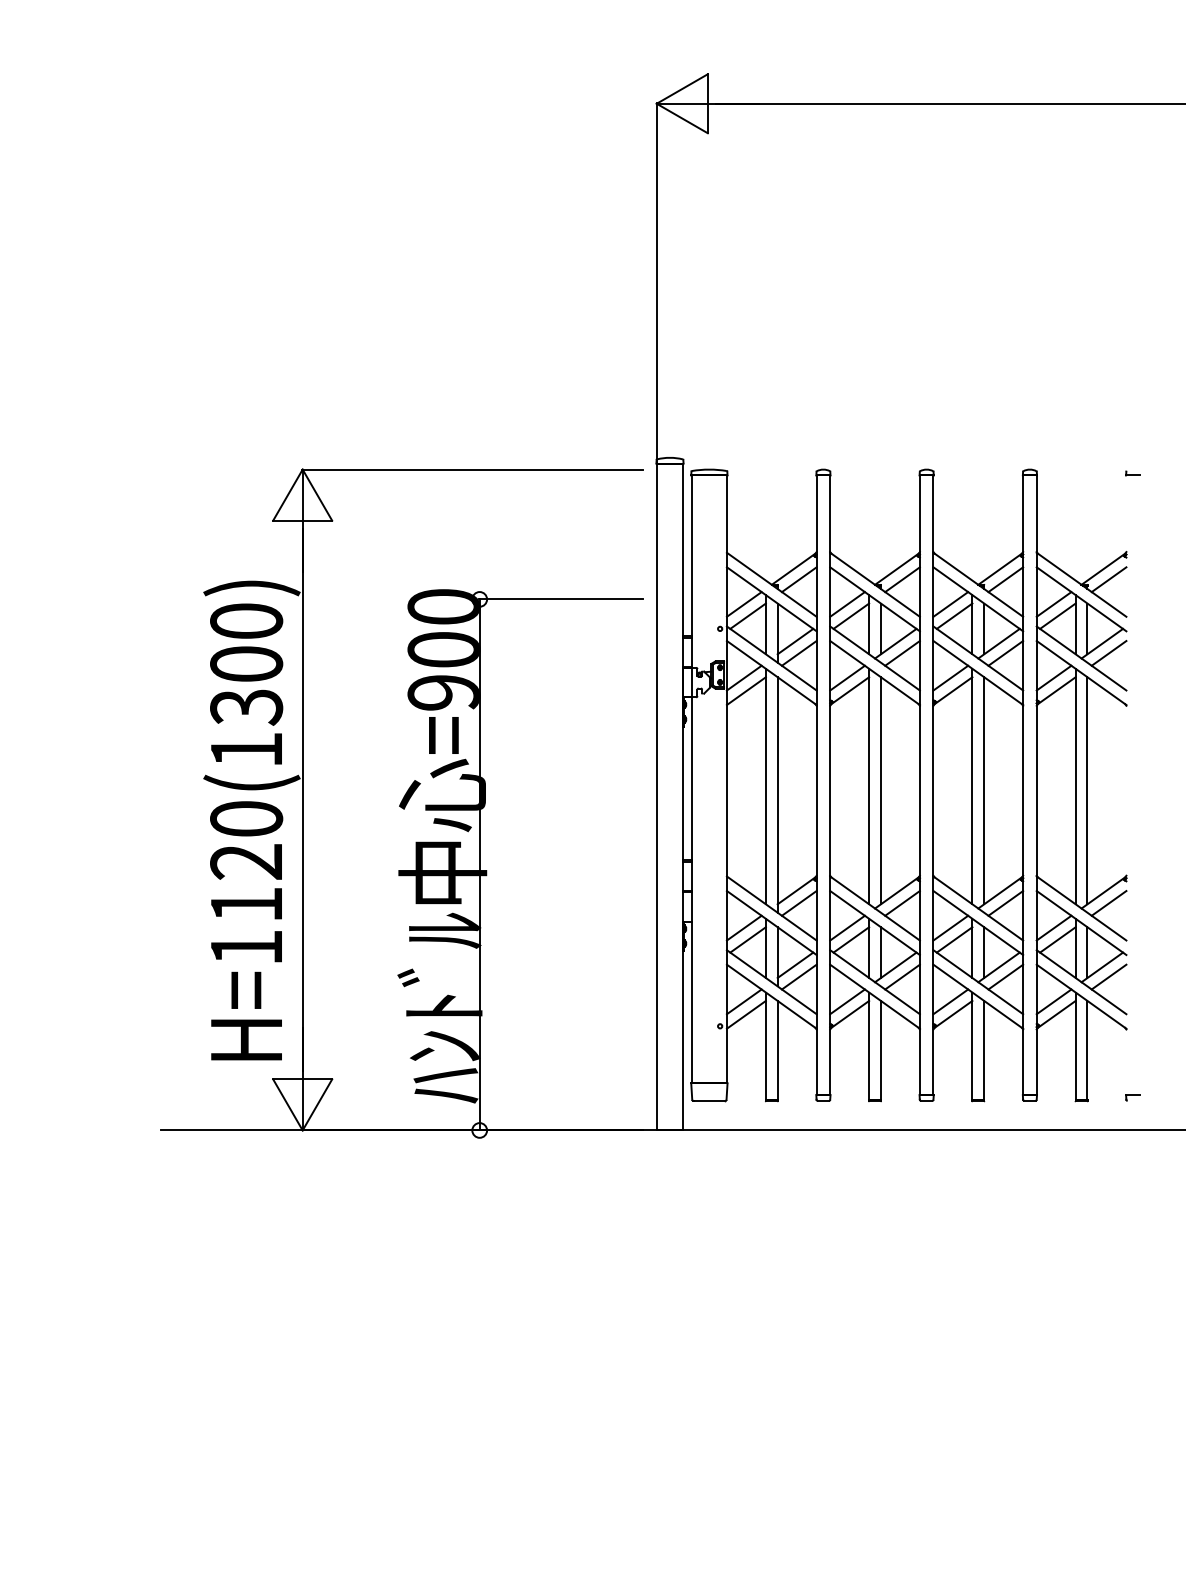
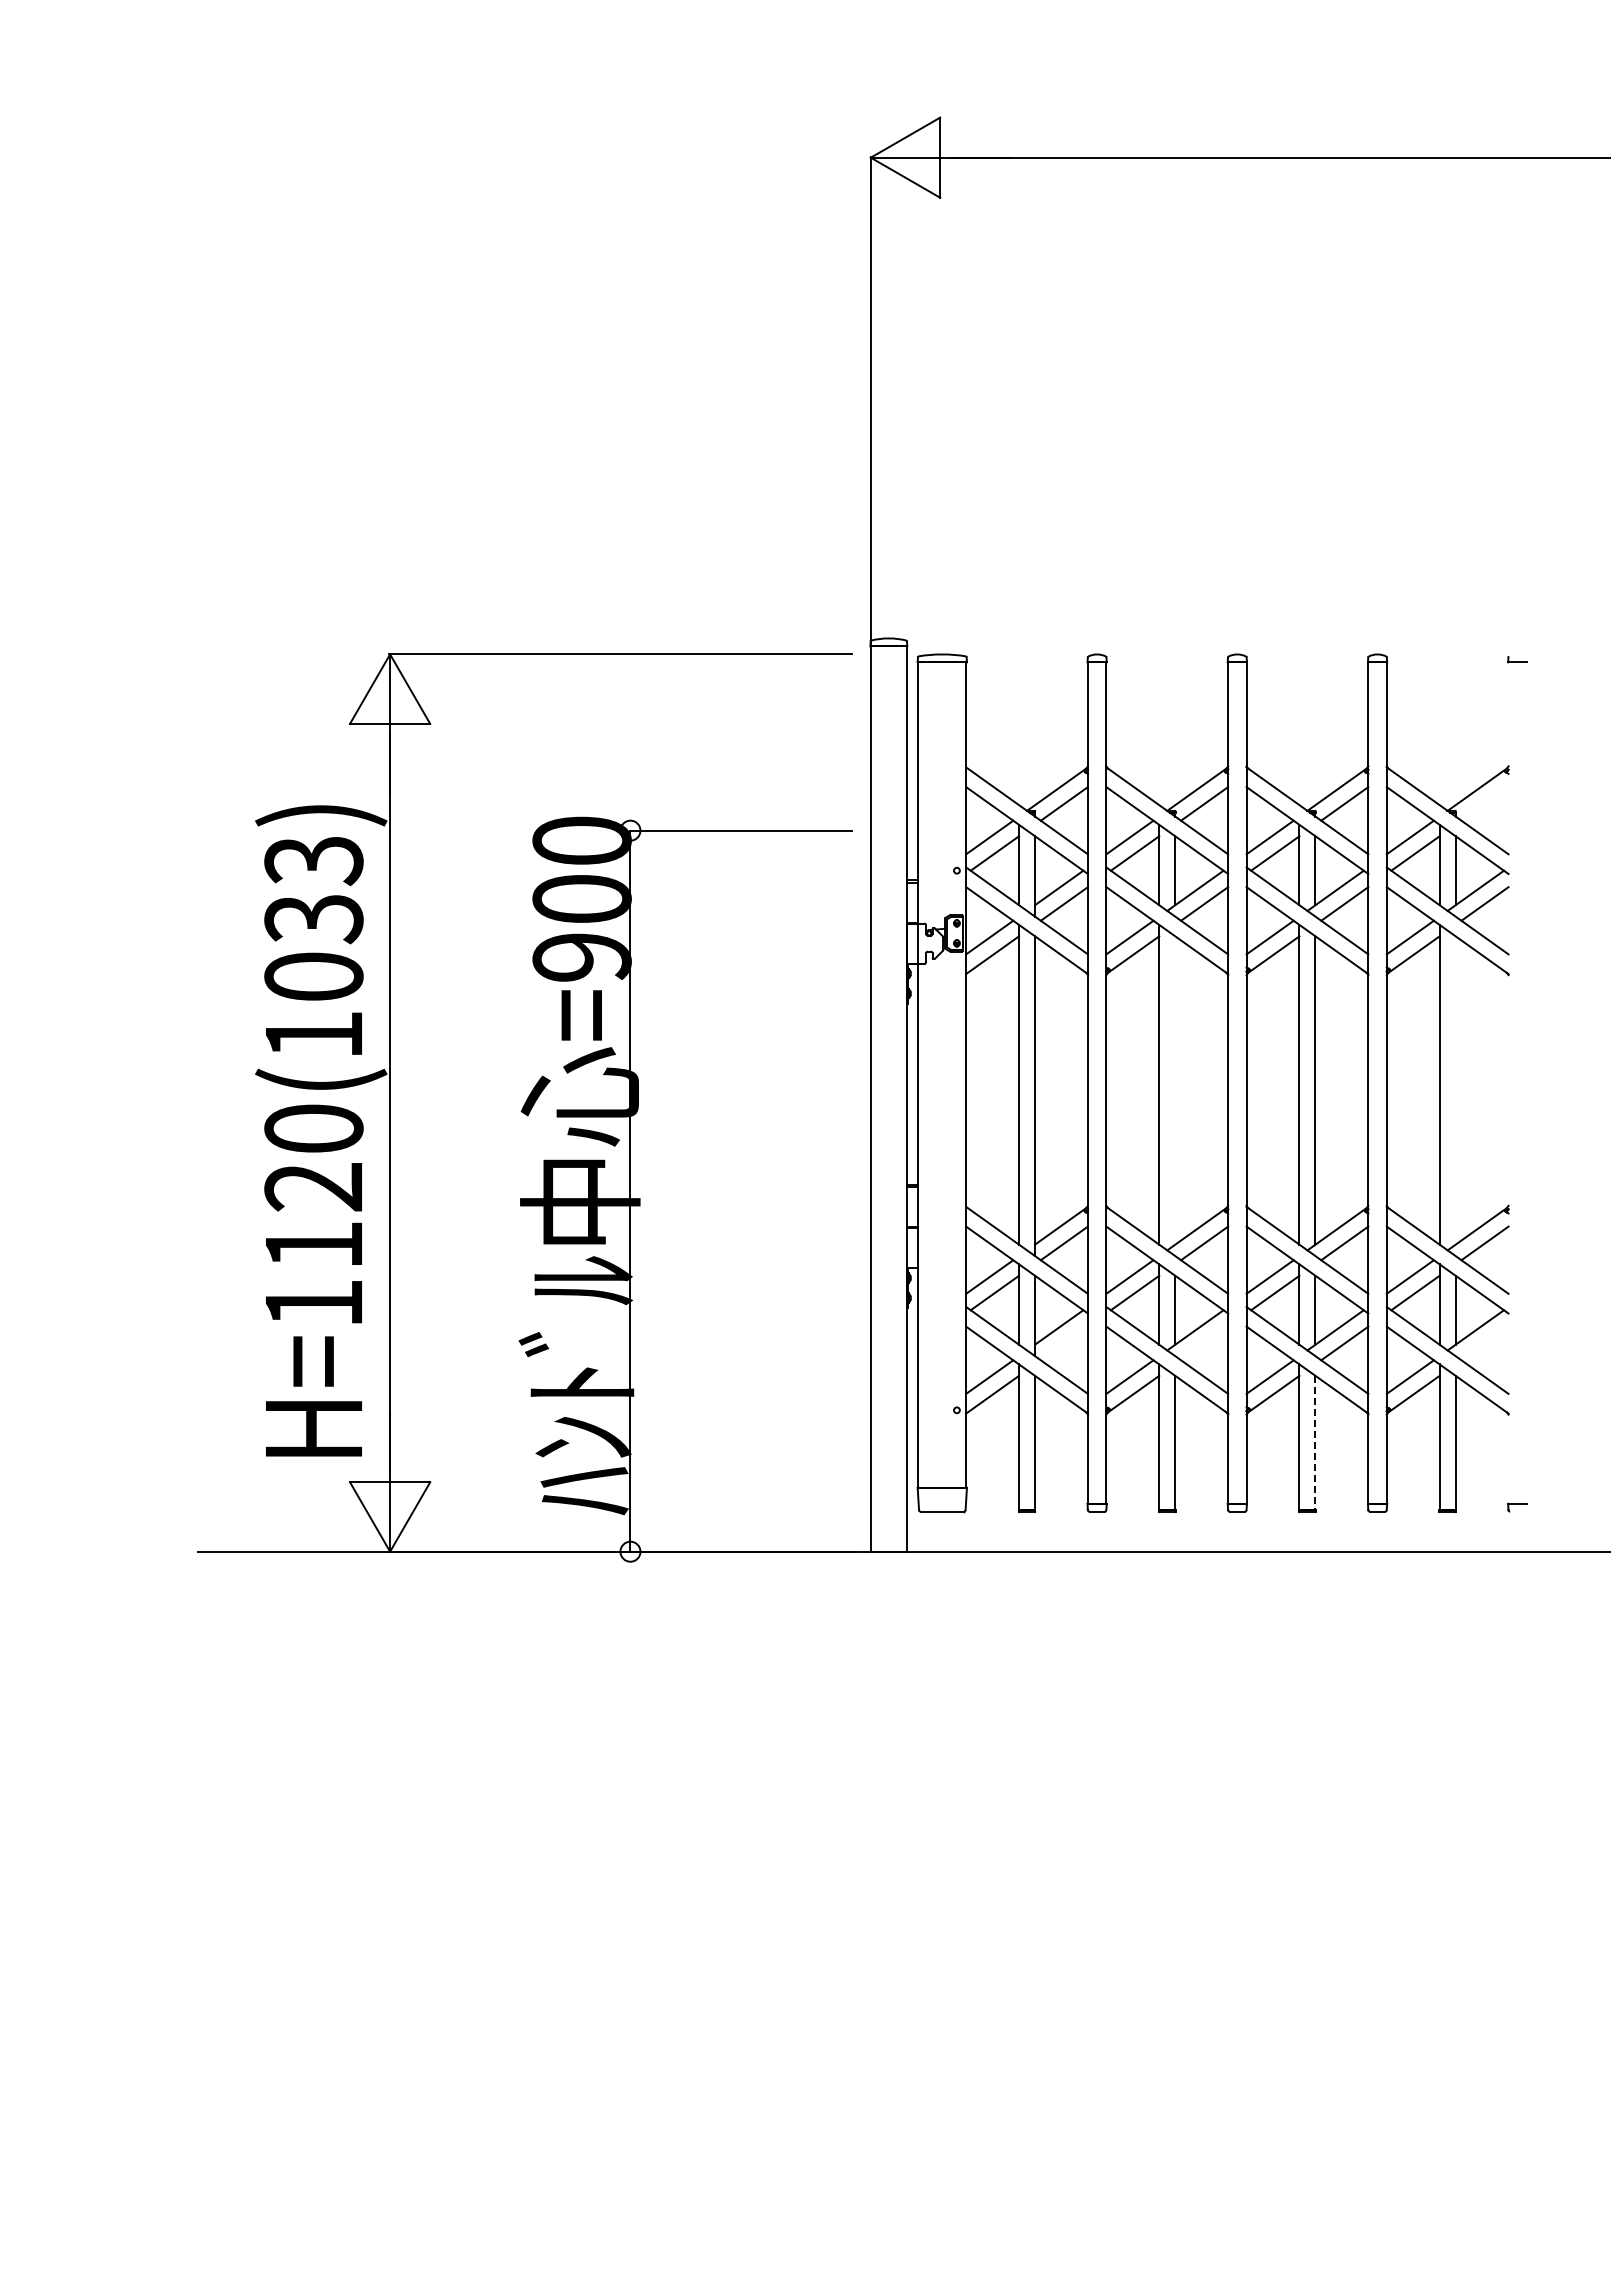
line: (1108, 579) -> (1484, 803), removed
text: (246, 664) -> (313, 919), H=1120(1300) -> H=1120(1033)
line: (881, 790) -> (1175, 1090), removed
line: (1087, 790) -> (1455, 1090), removed
line: (798, 977) -> (1063, 1343), removed
line: (902, 977) -> (1204, 1343), removed
line: (1108, 977) -> (1484, 1343), removed
line: (984, 1050) -> (1315, 1443), solid -> dashed

